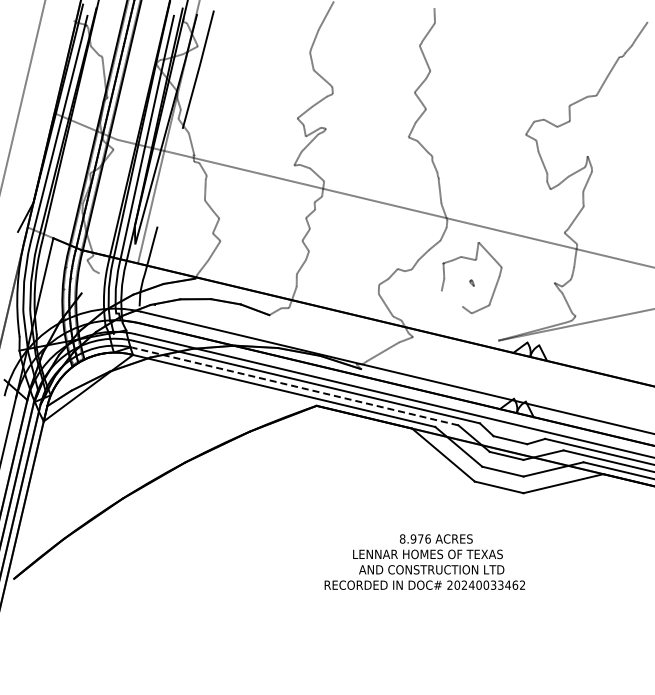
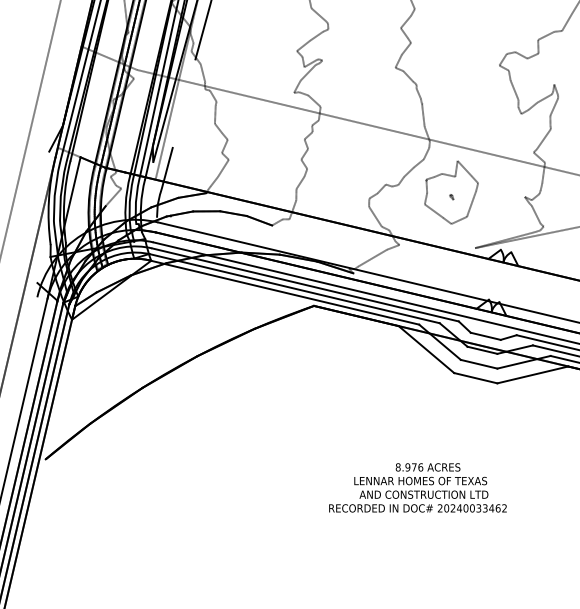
line: (90, 283) -> (113, 197), added
line: (451, 298) -> (433, 210), added
line: (295, 386) -> (295, 288), dashed -> solid
text: (424, 561) -> (417, 487), moved

